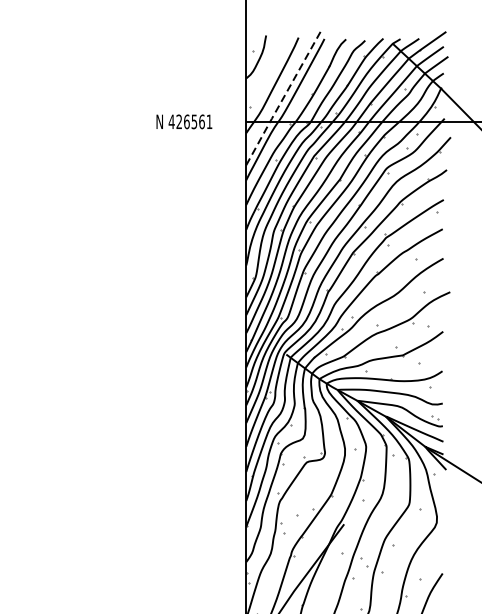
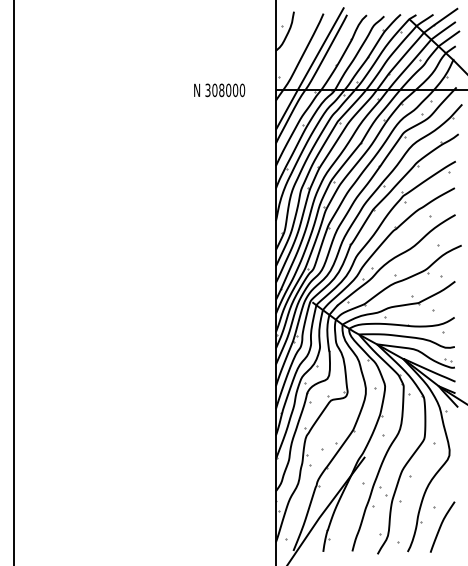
line: (283, 98) -> (309, 69), dashed -> solid
text: (190, 122) -> (225, 90), 426561 -> 308000

